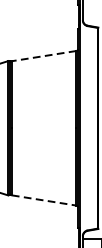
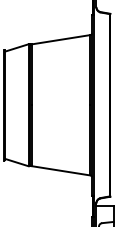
line: (44, 55) -> (61, 39), dashed -> solid
line: (44, 200) -> (61, 170), dashed -> solid

